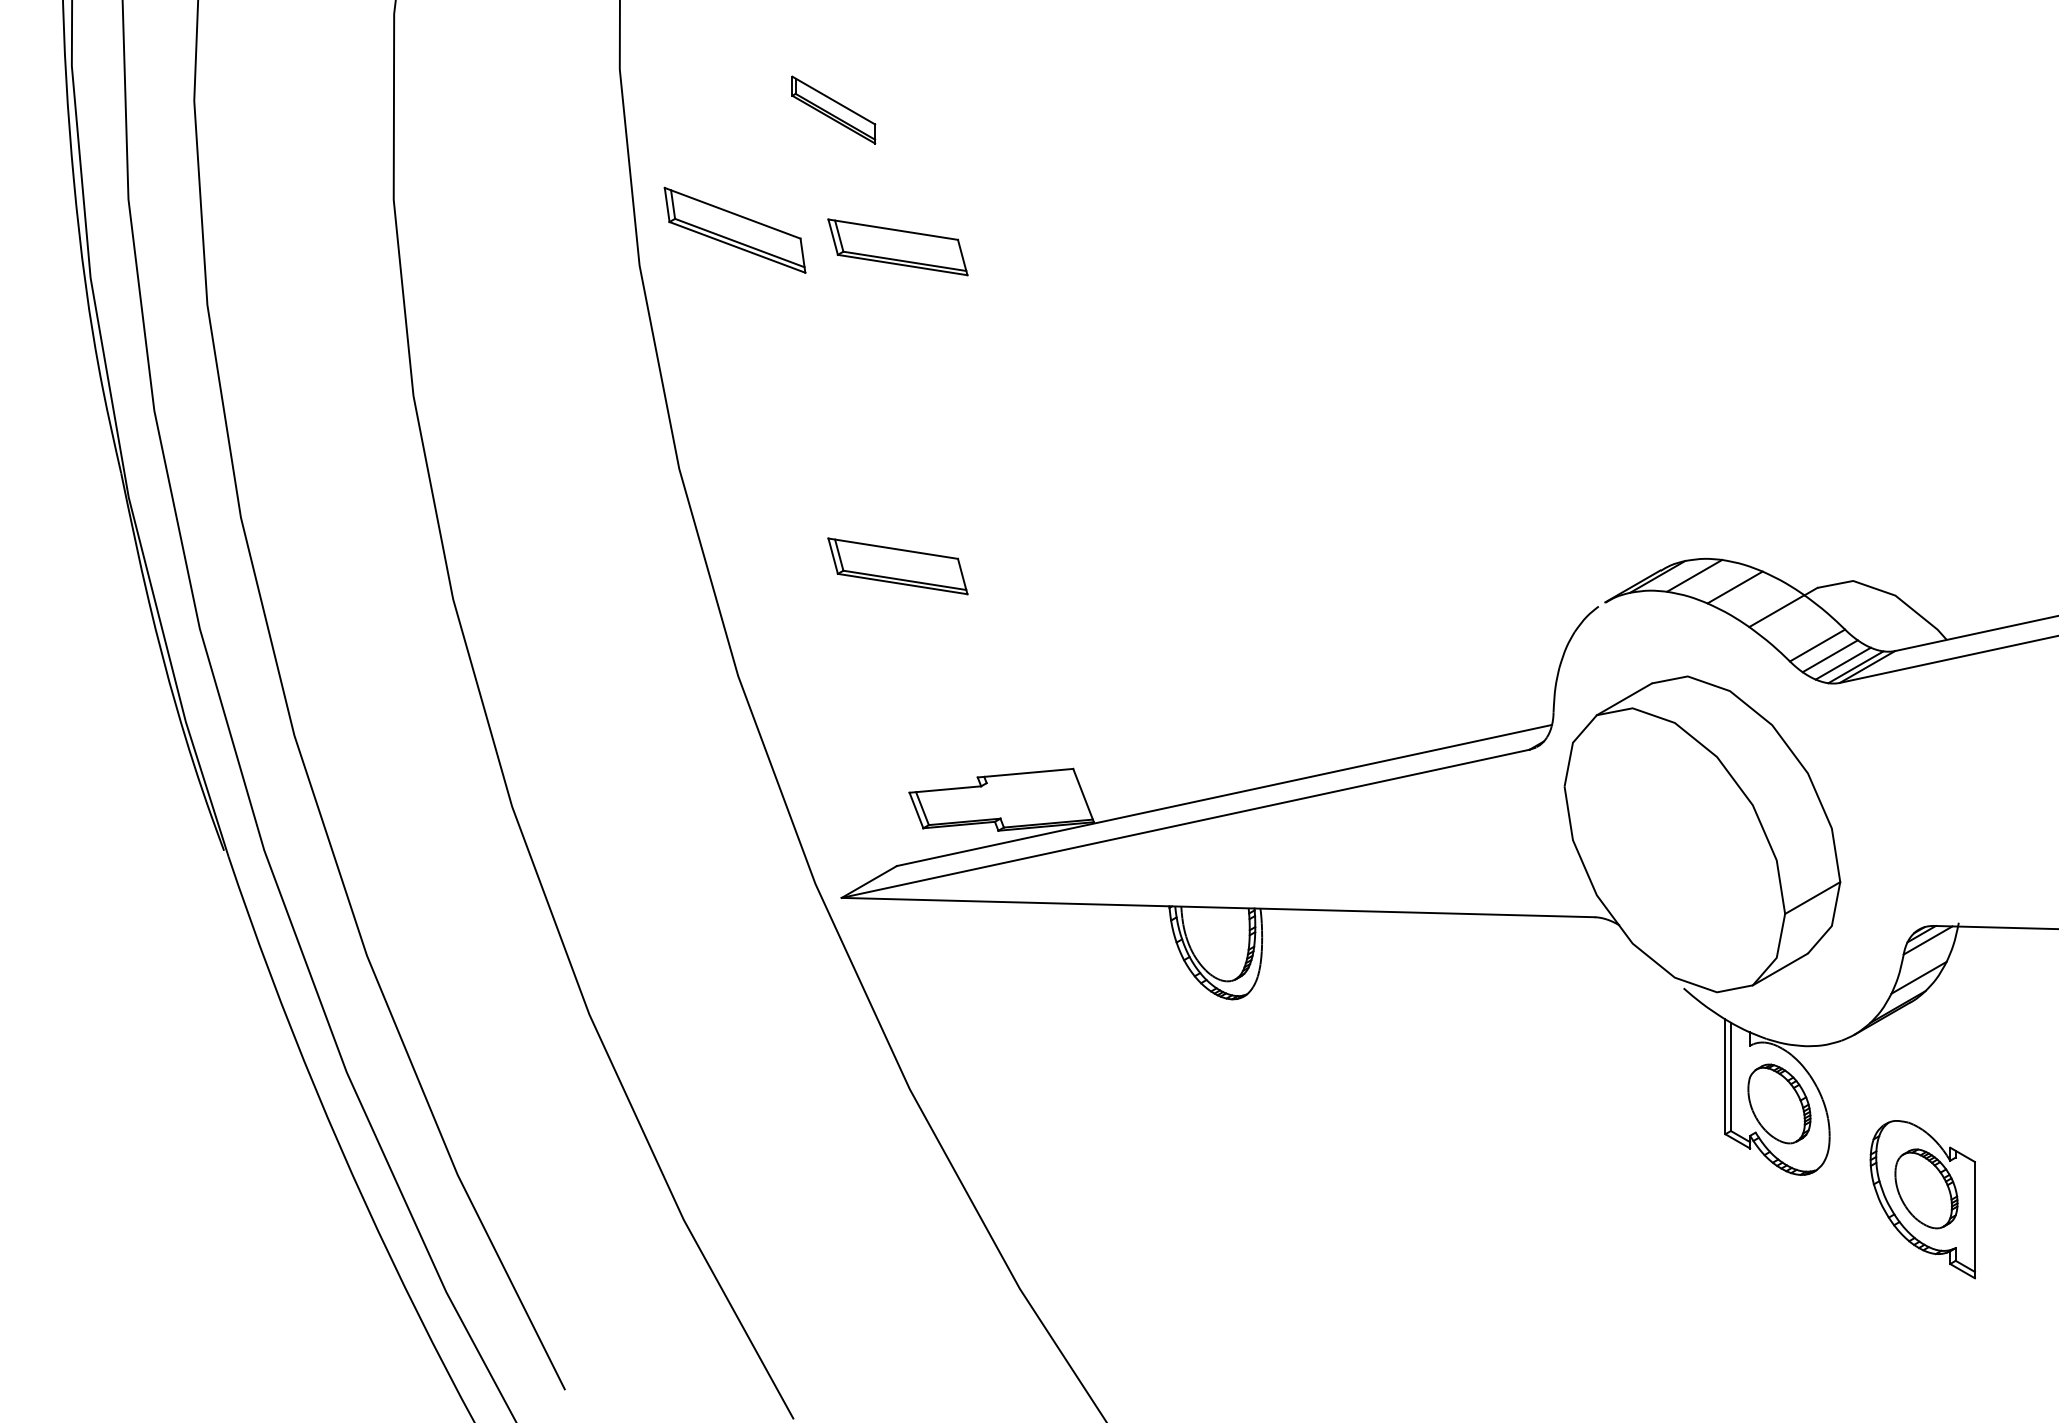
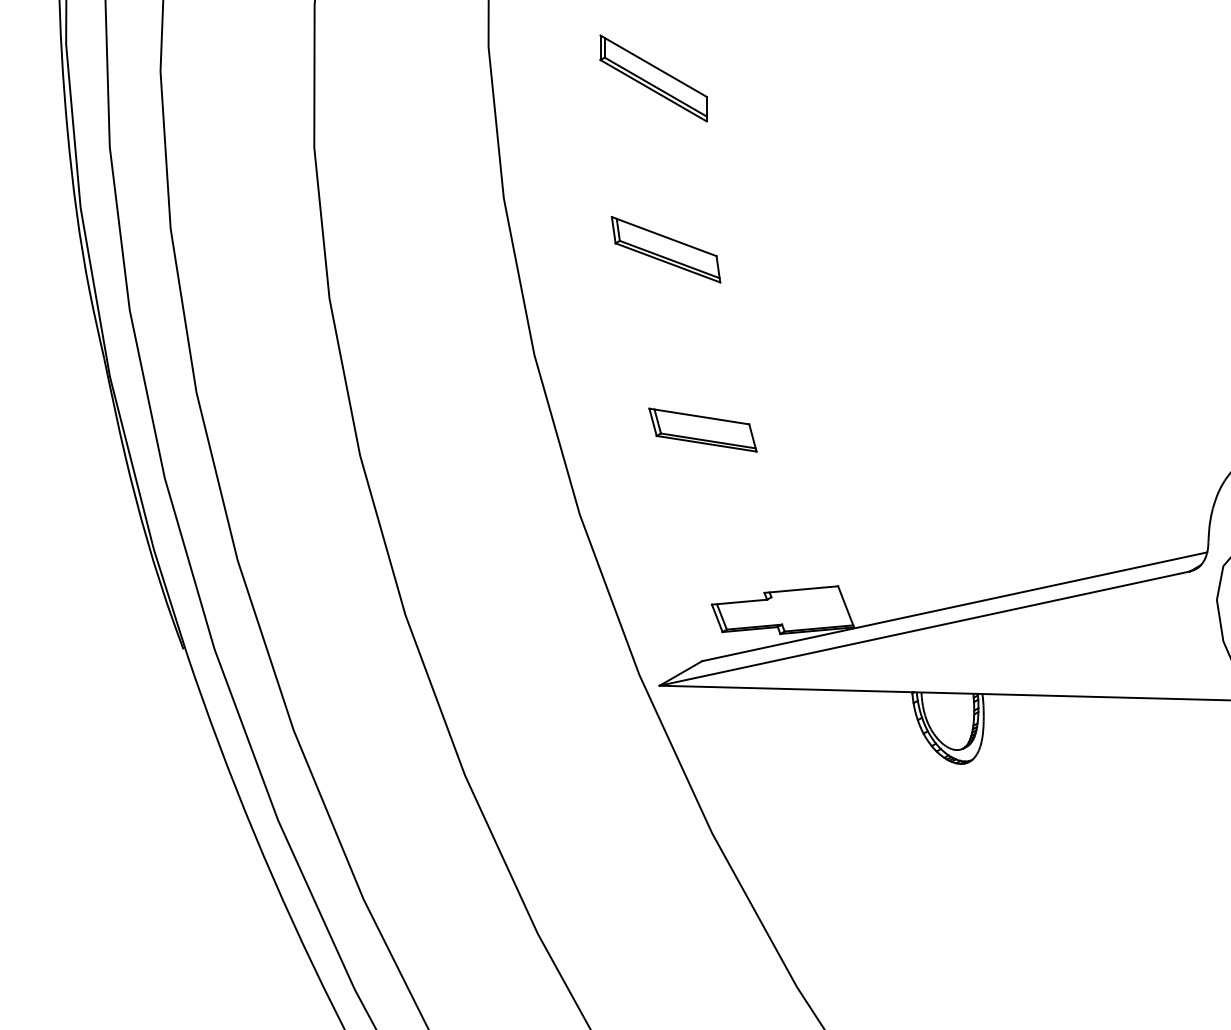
part: (833, 109) -> (653, 77), size x1.67
part: (734, 229) -> (665, 249), moved
part: (897, 247) -> (702, 184), removed

